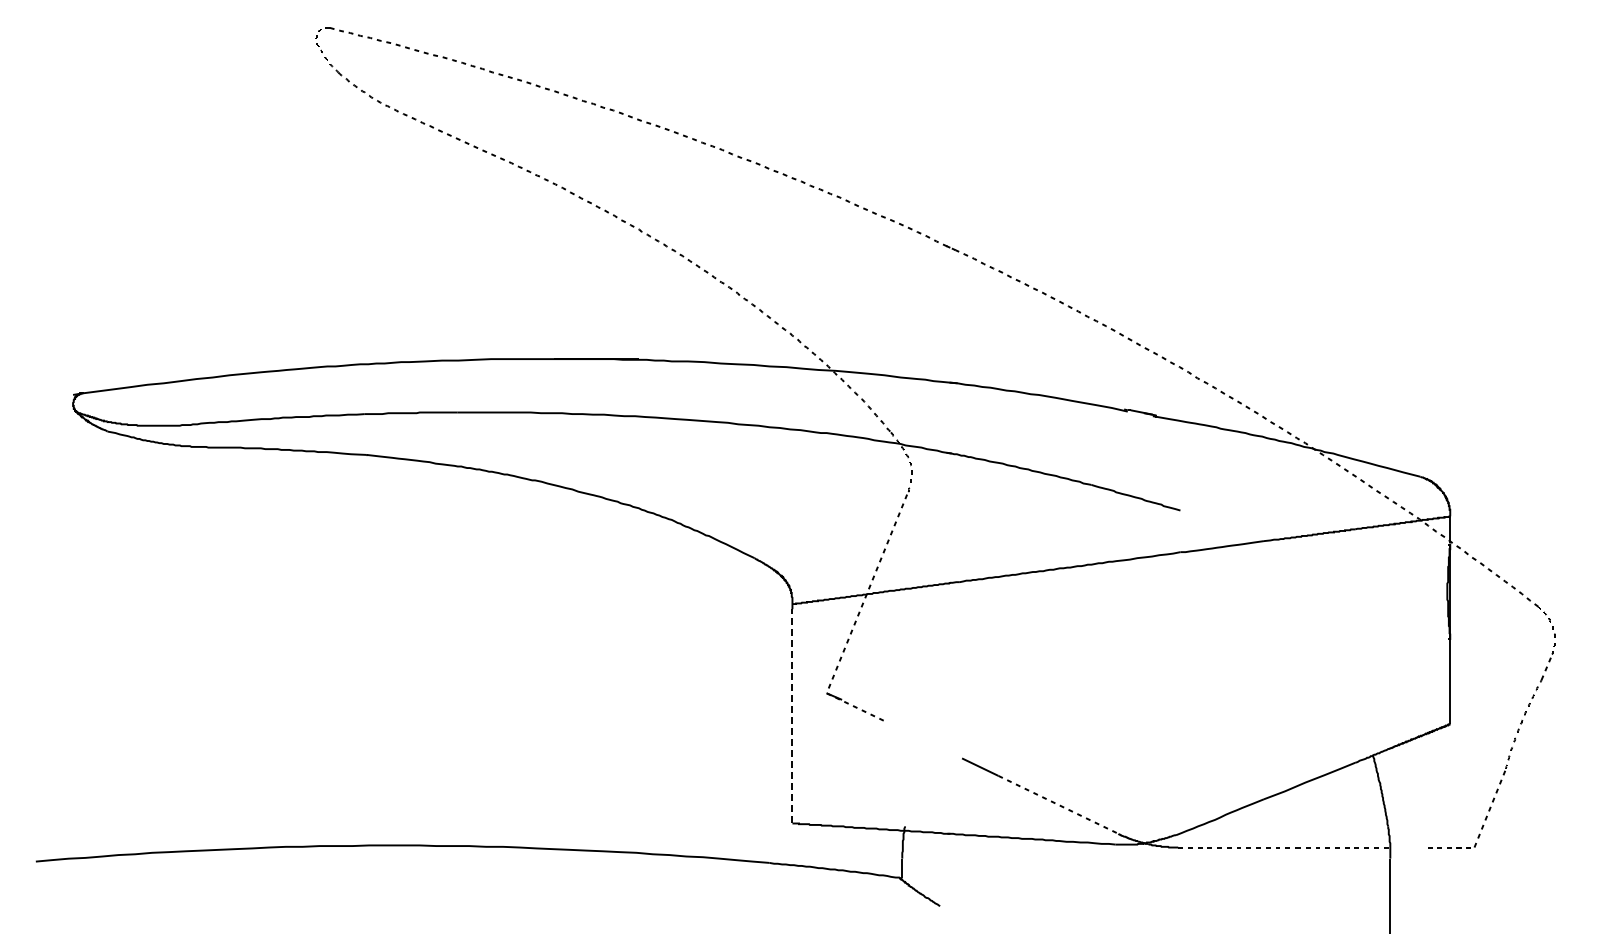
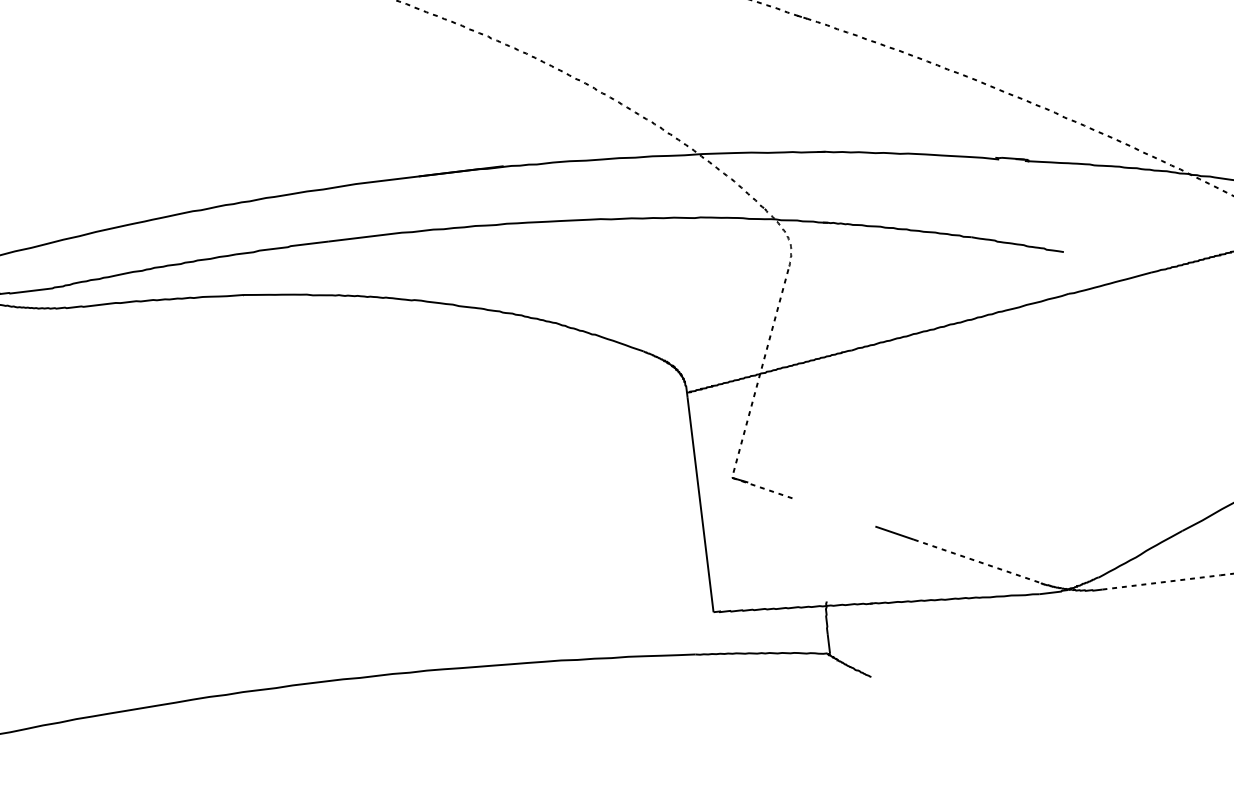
line: (792, 715) -> (700, 504), dashed -> solid

